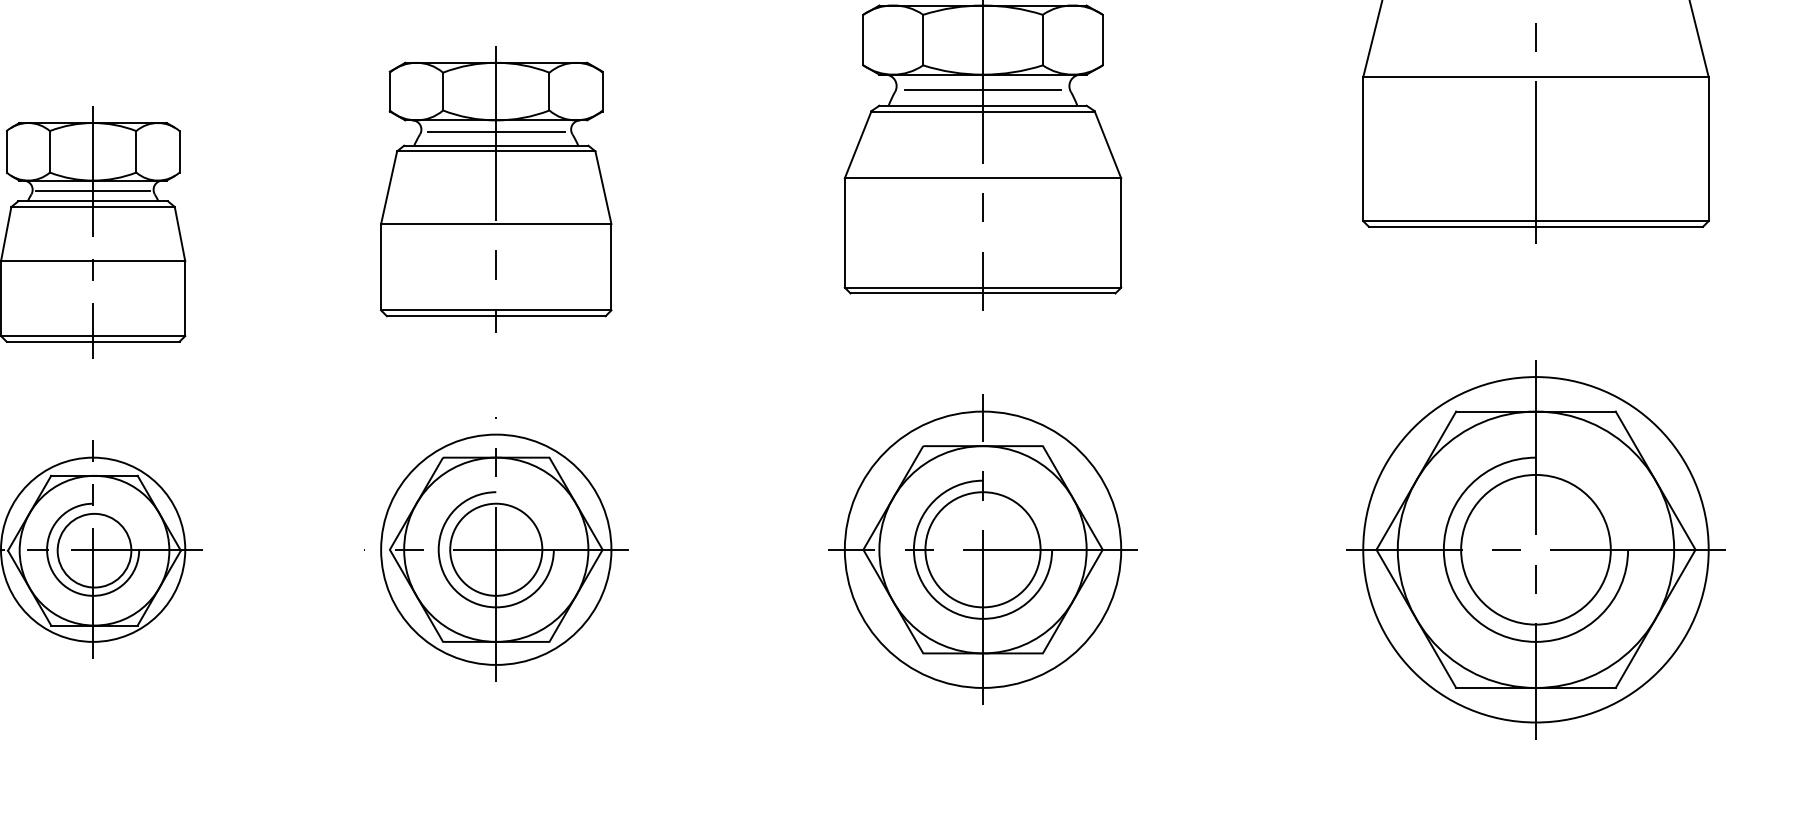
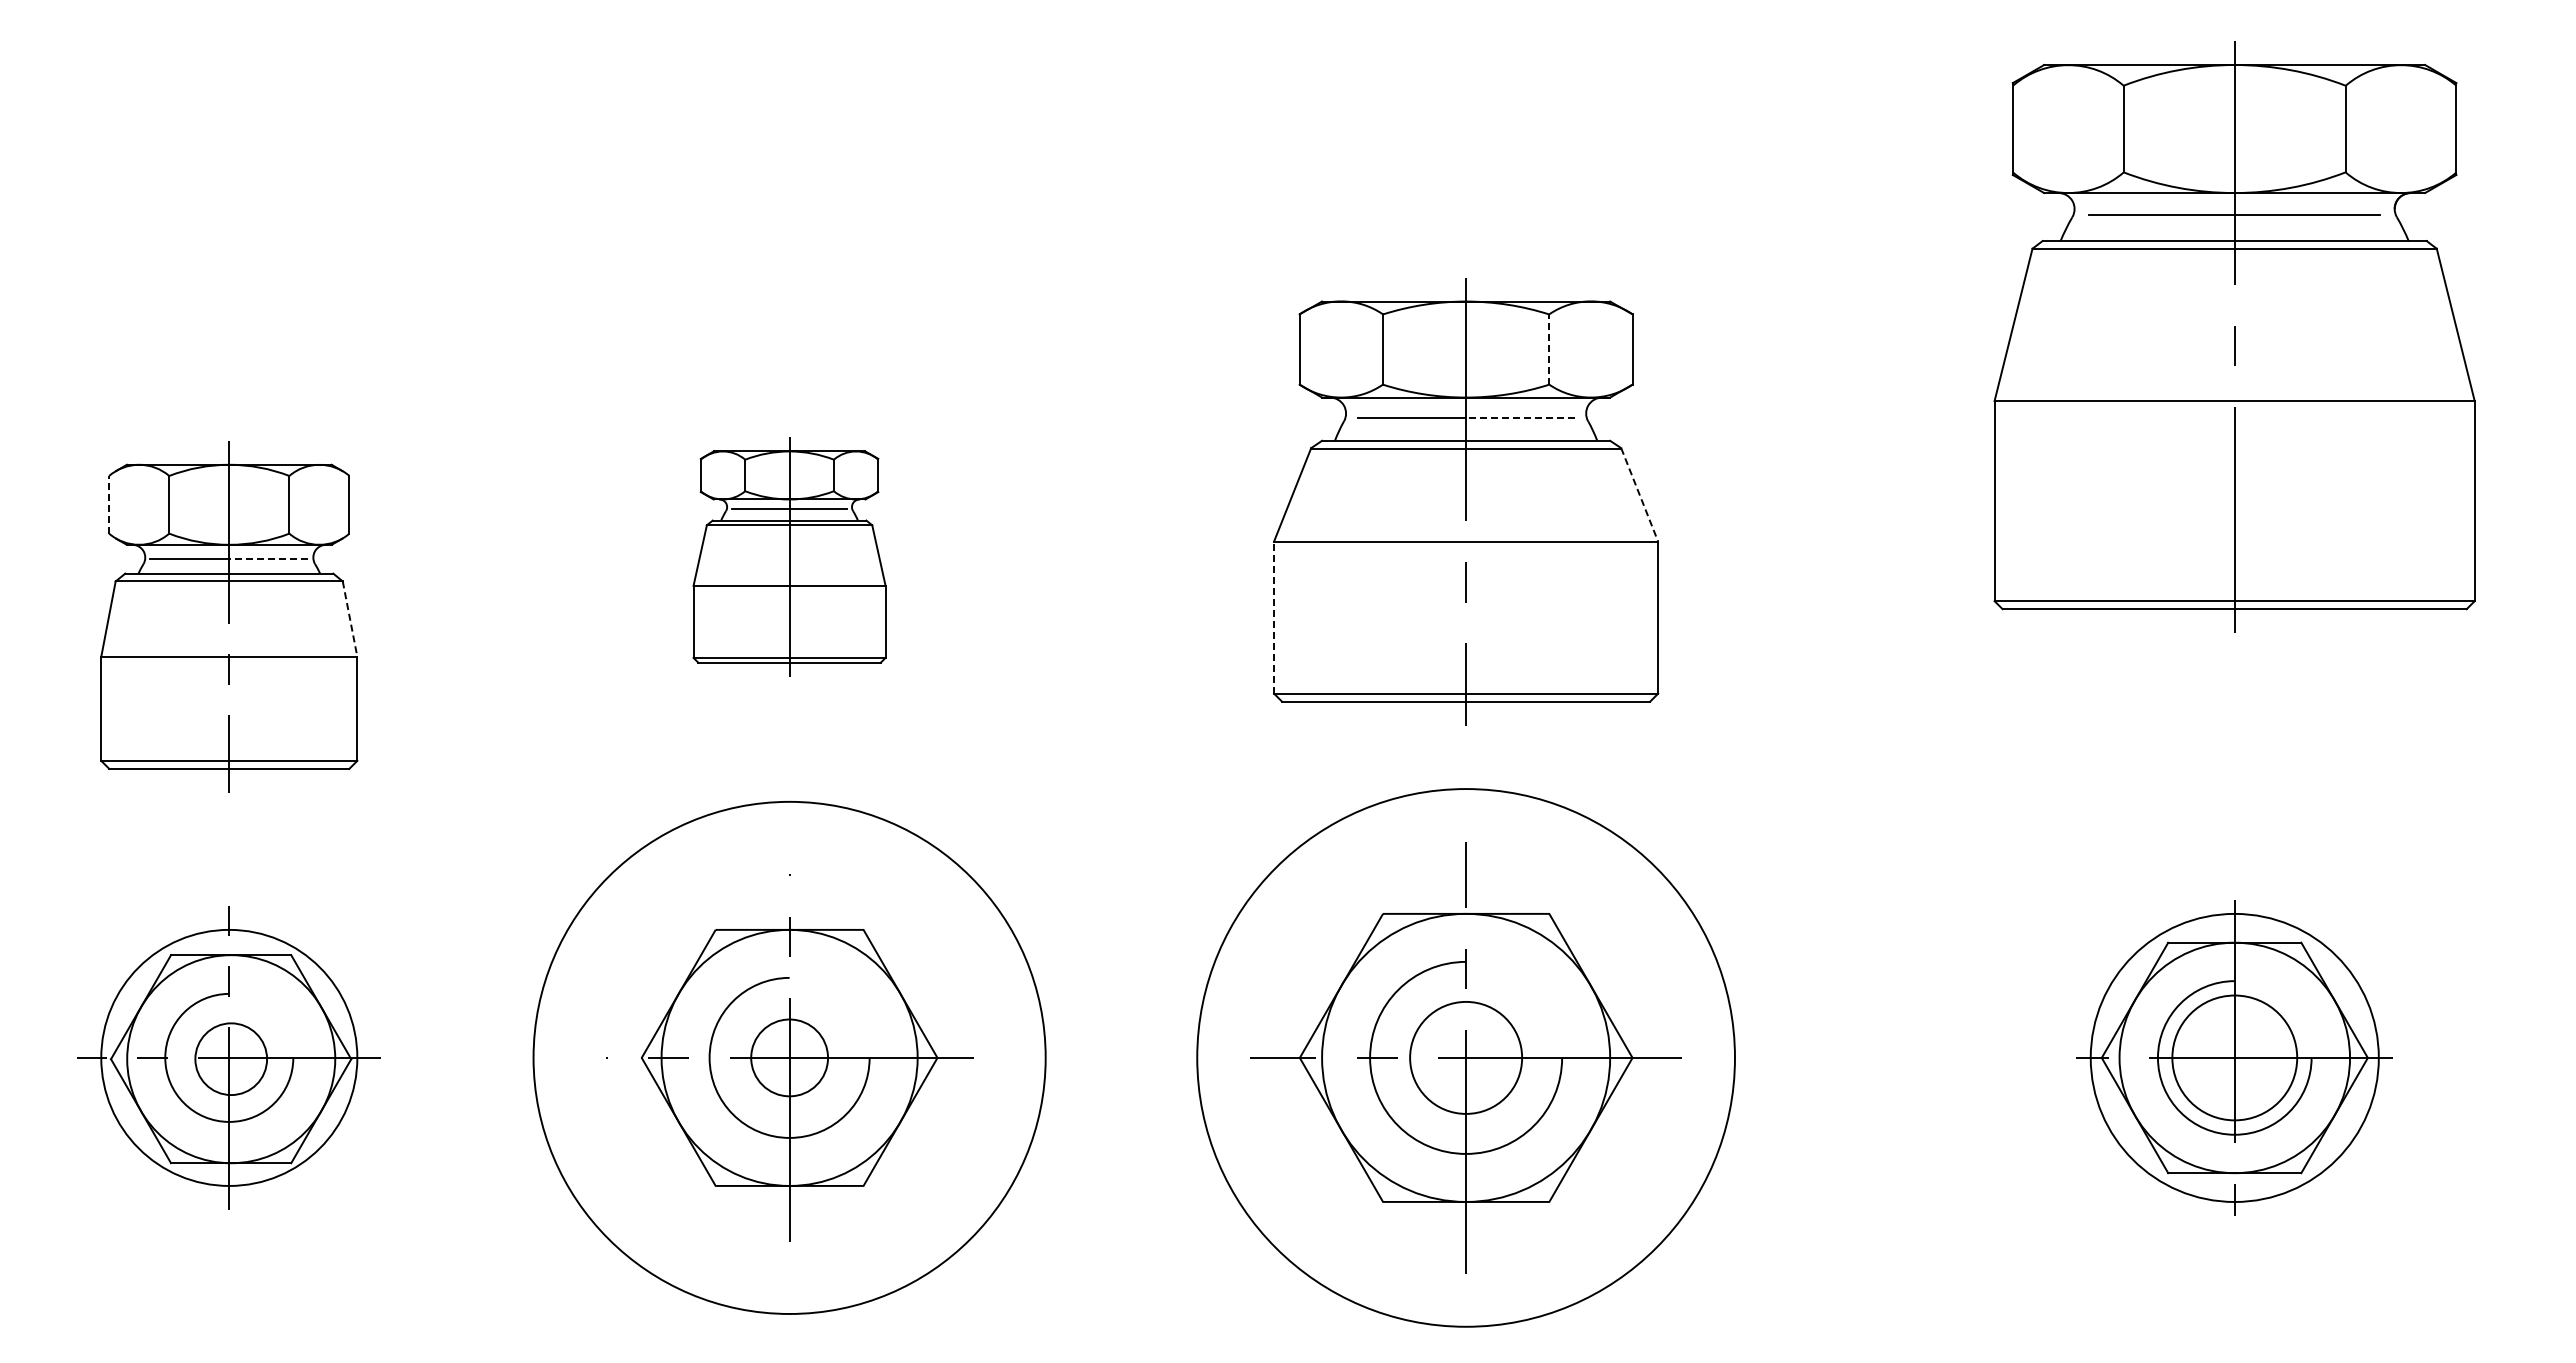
line: (1043, 40) -> (1549, 349), solid -> dashed
line: (1021, 89) -> (1519, 418), solid -> dashed
line: (1107, 145) -> (1639, 495), solid -> dashed
line: (6, 151) -> (109, 504), solid -> dashed
part: (496, 189) -> (789, 556), size x0.6
line: (121, 191) -> (268, 559), solid -> dashed
line: (845, 232) -> (1274, 617), solid -> dashed
line: (180, 234) -> (350, 619), solid -> dashed
circle: (496, 549) -> (789, 1057), size x0.6
circle: (496, 549) -> (789, 1057), size x1.6
circle: (983, 549) -> (1466, 1057), size x0.7
circle: (983, 549) -> (1466, 1057), size x1.4
part: (1535, 549) -> (2234, 1057), size x0.6
circle: (94, 550) -> (231, 1058), size x0.7

